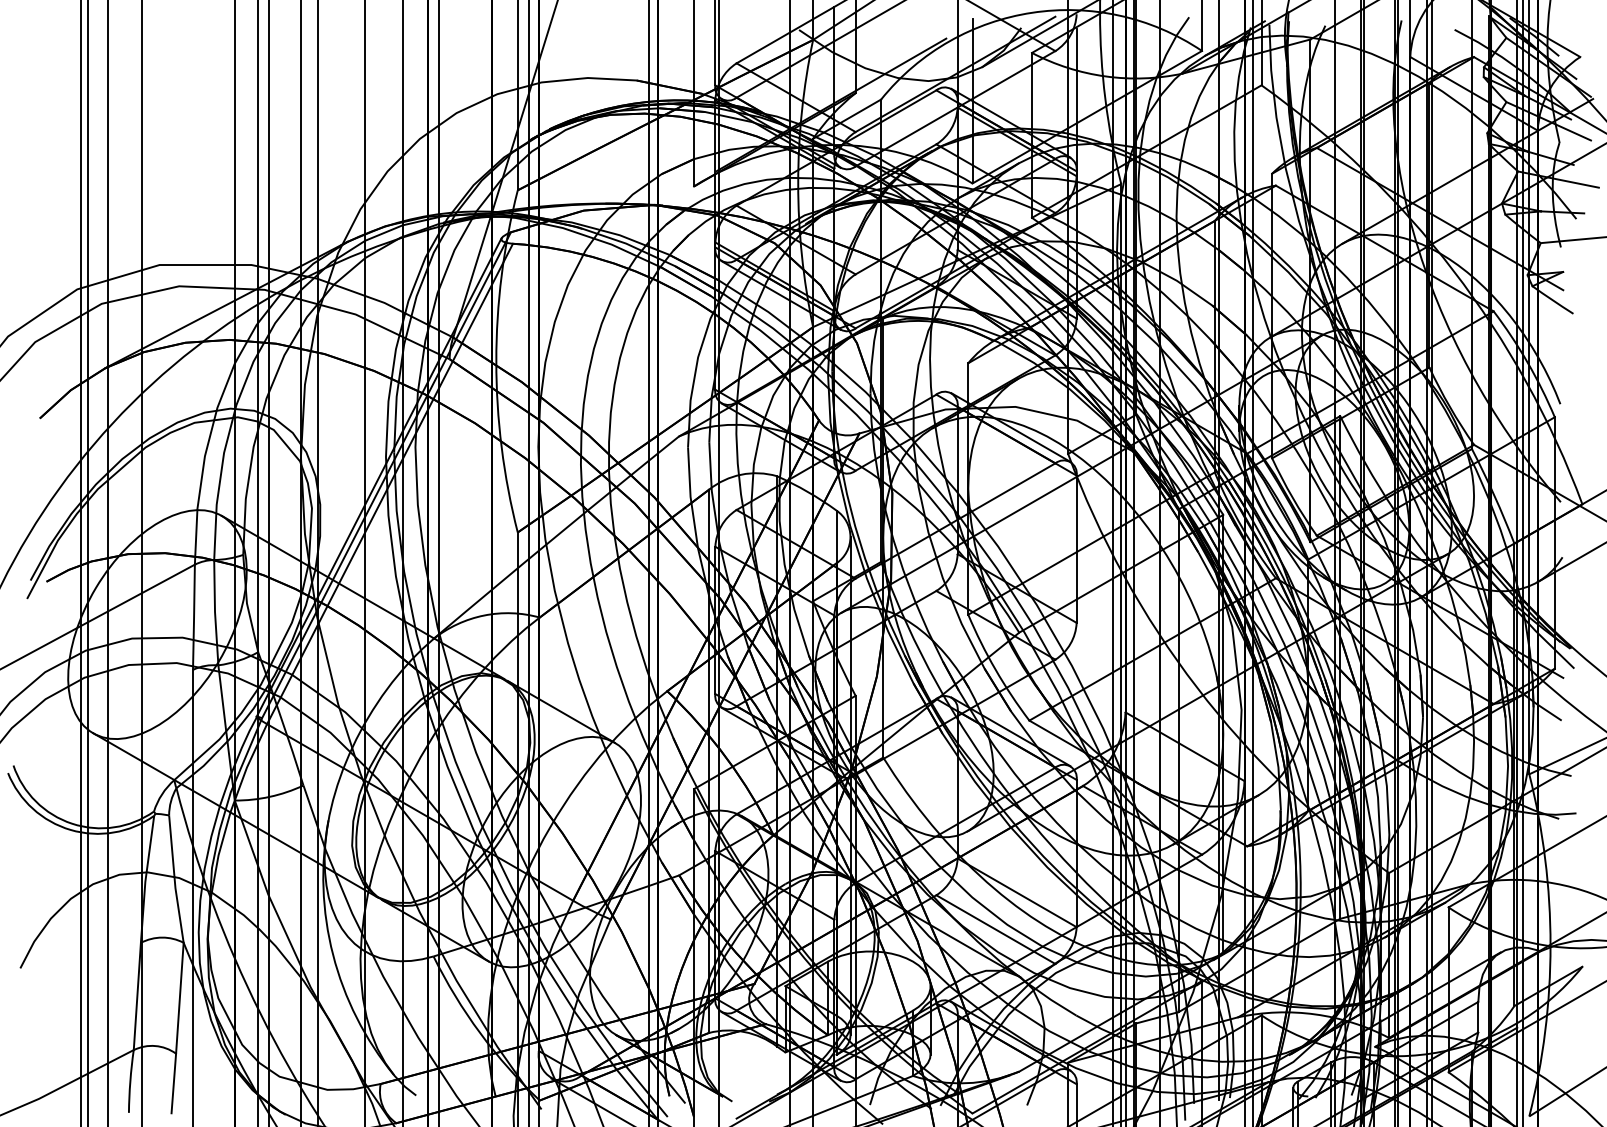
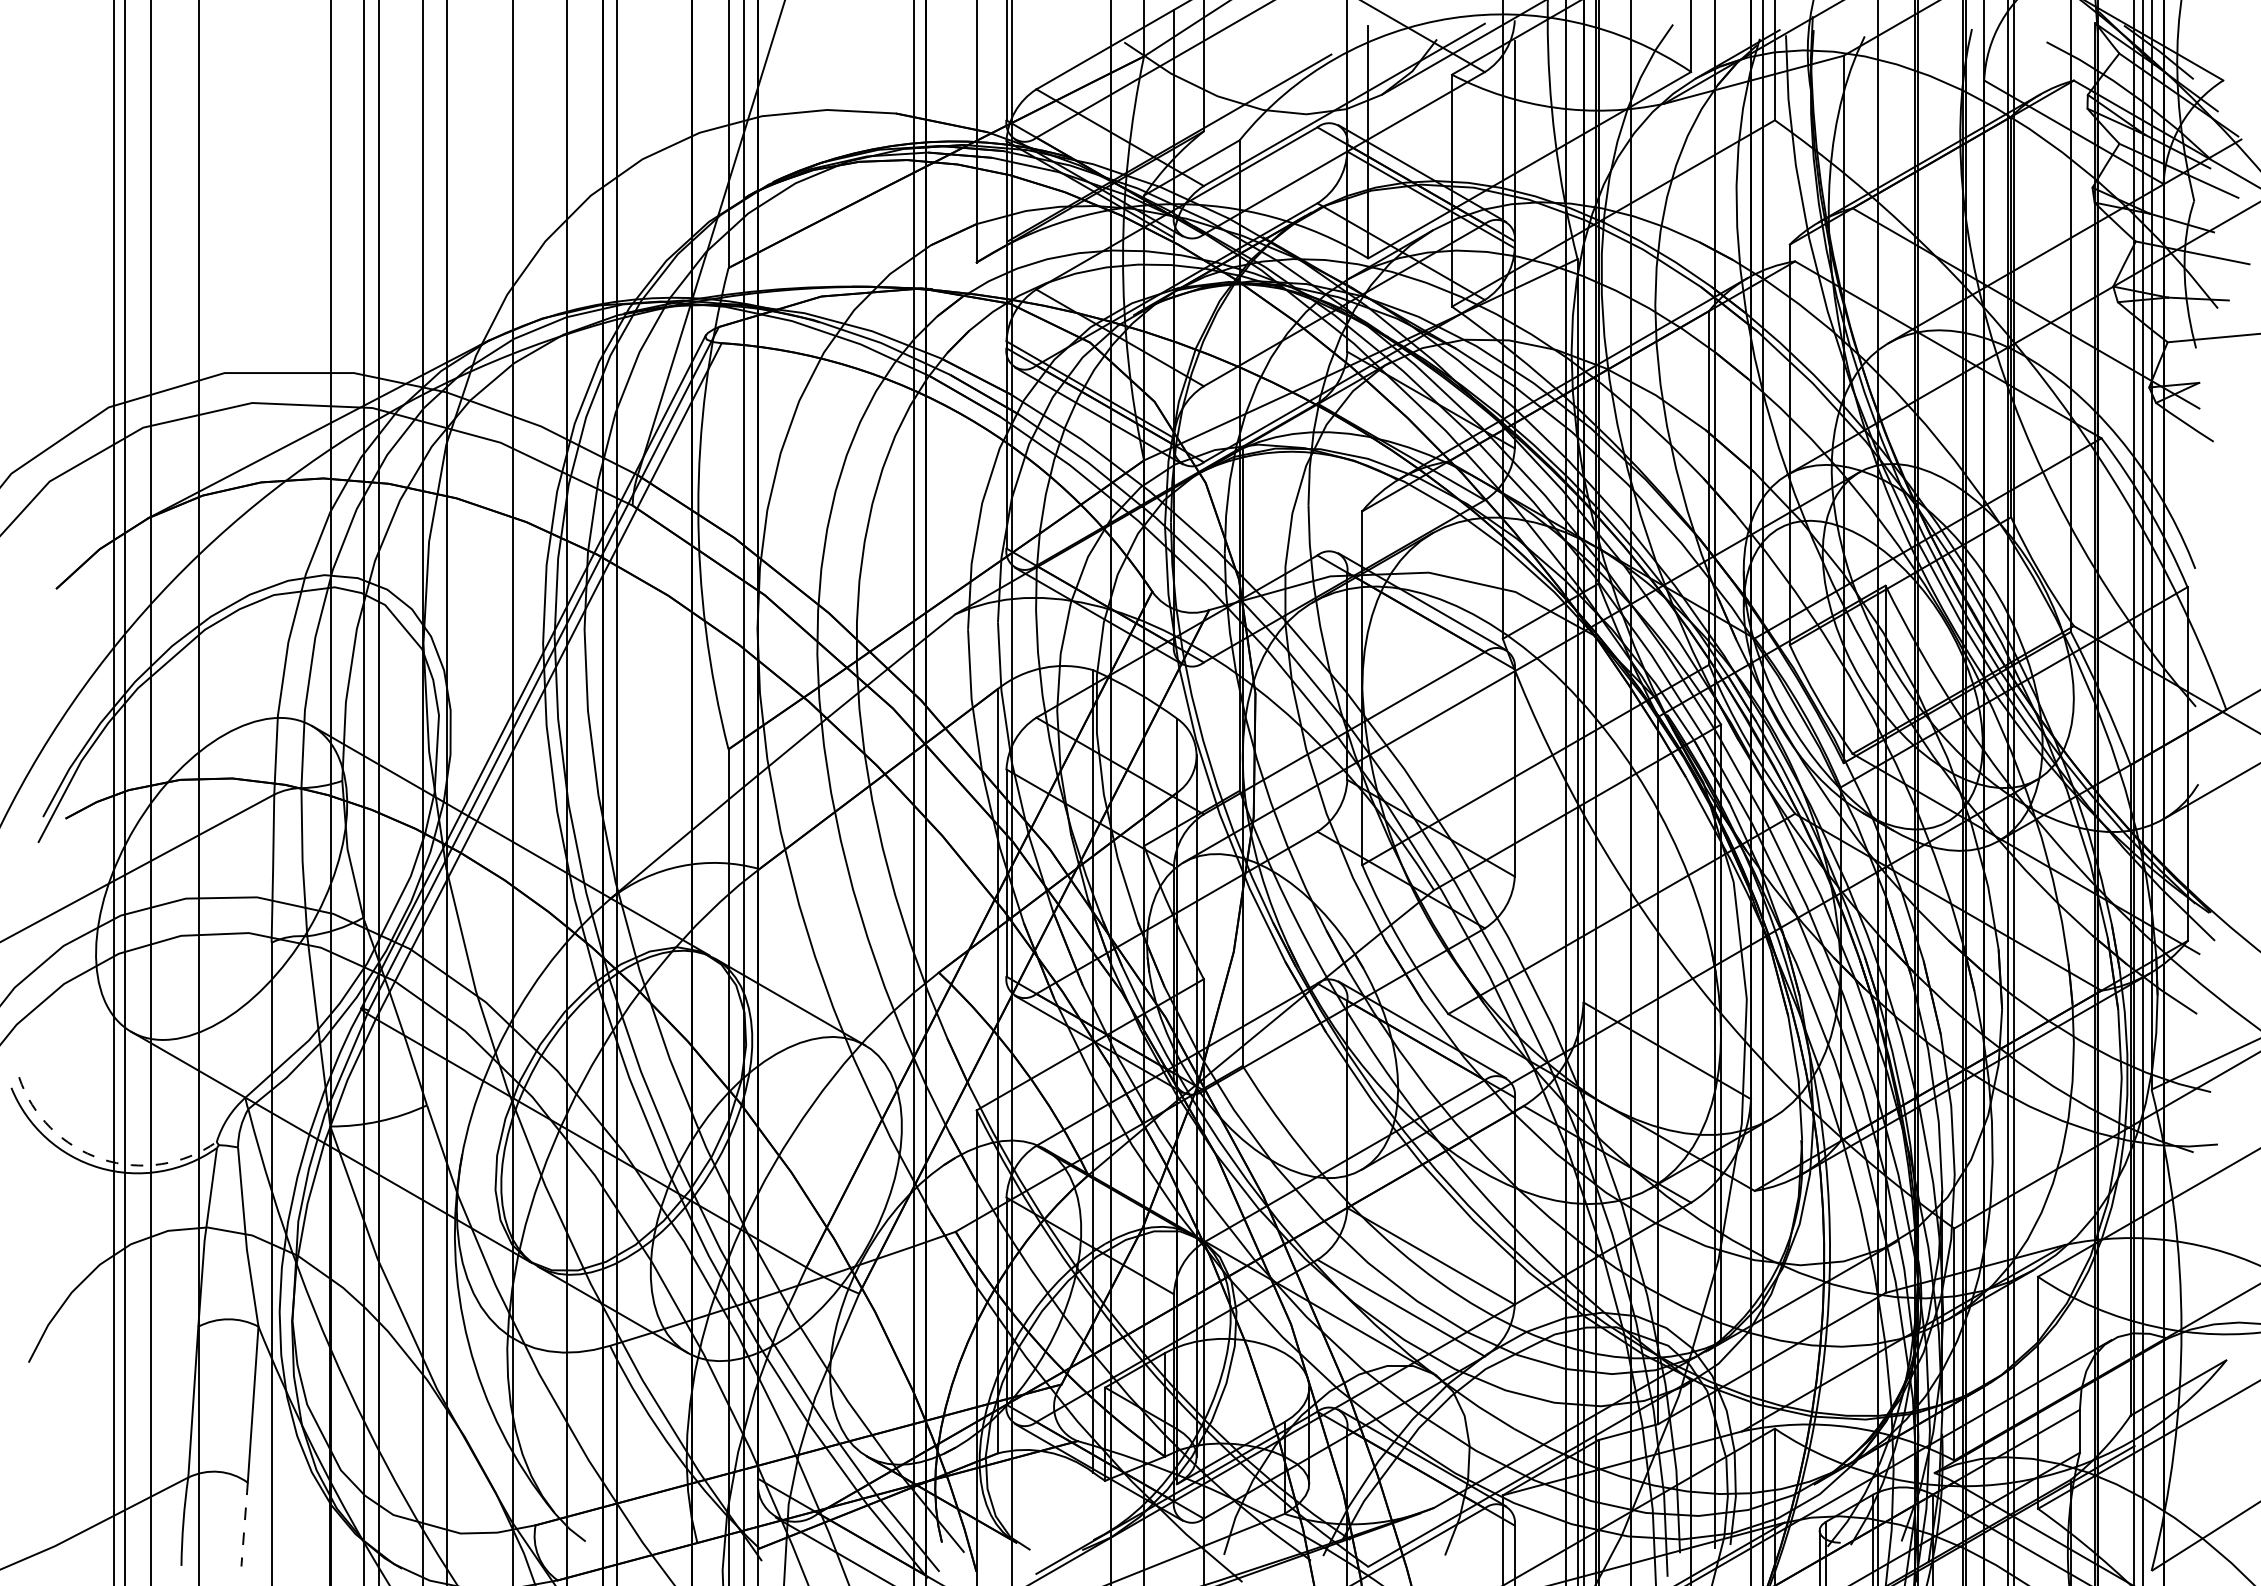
arc: (72, 824) -> (101, 1159), solid -> dashed
line: (173, 1084) -> (244, 1525), solid -> dashed

